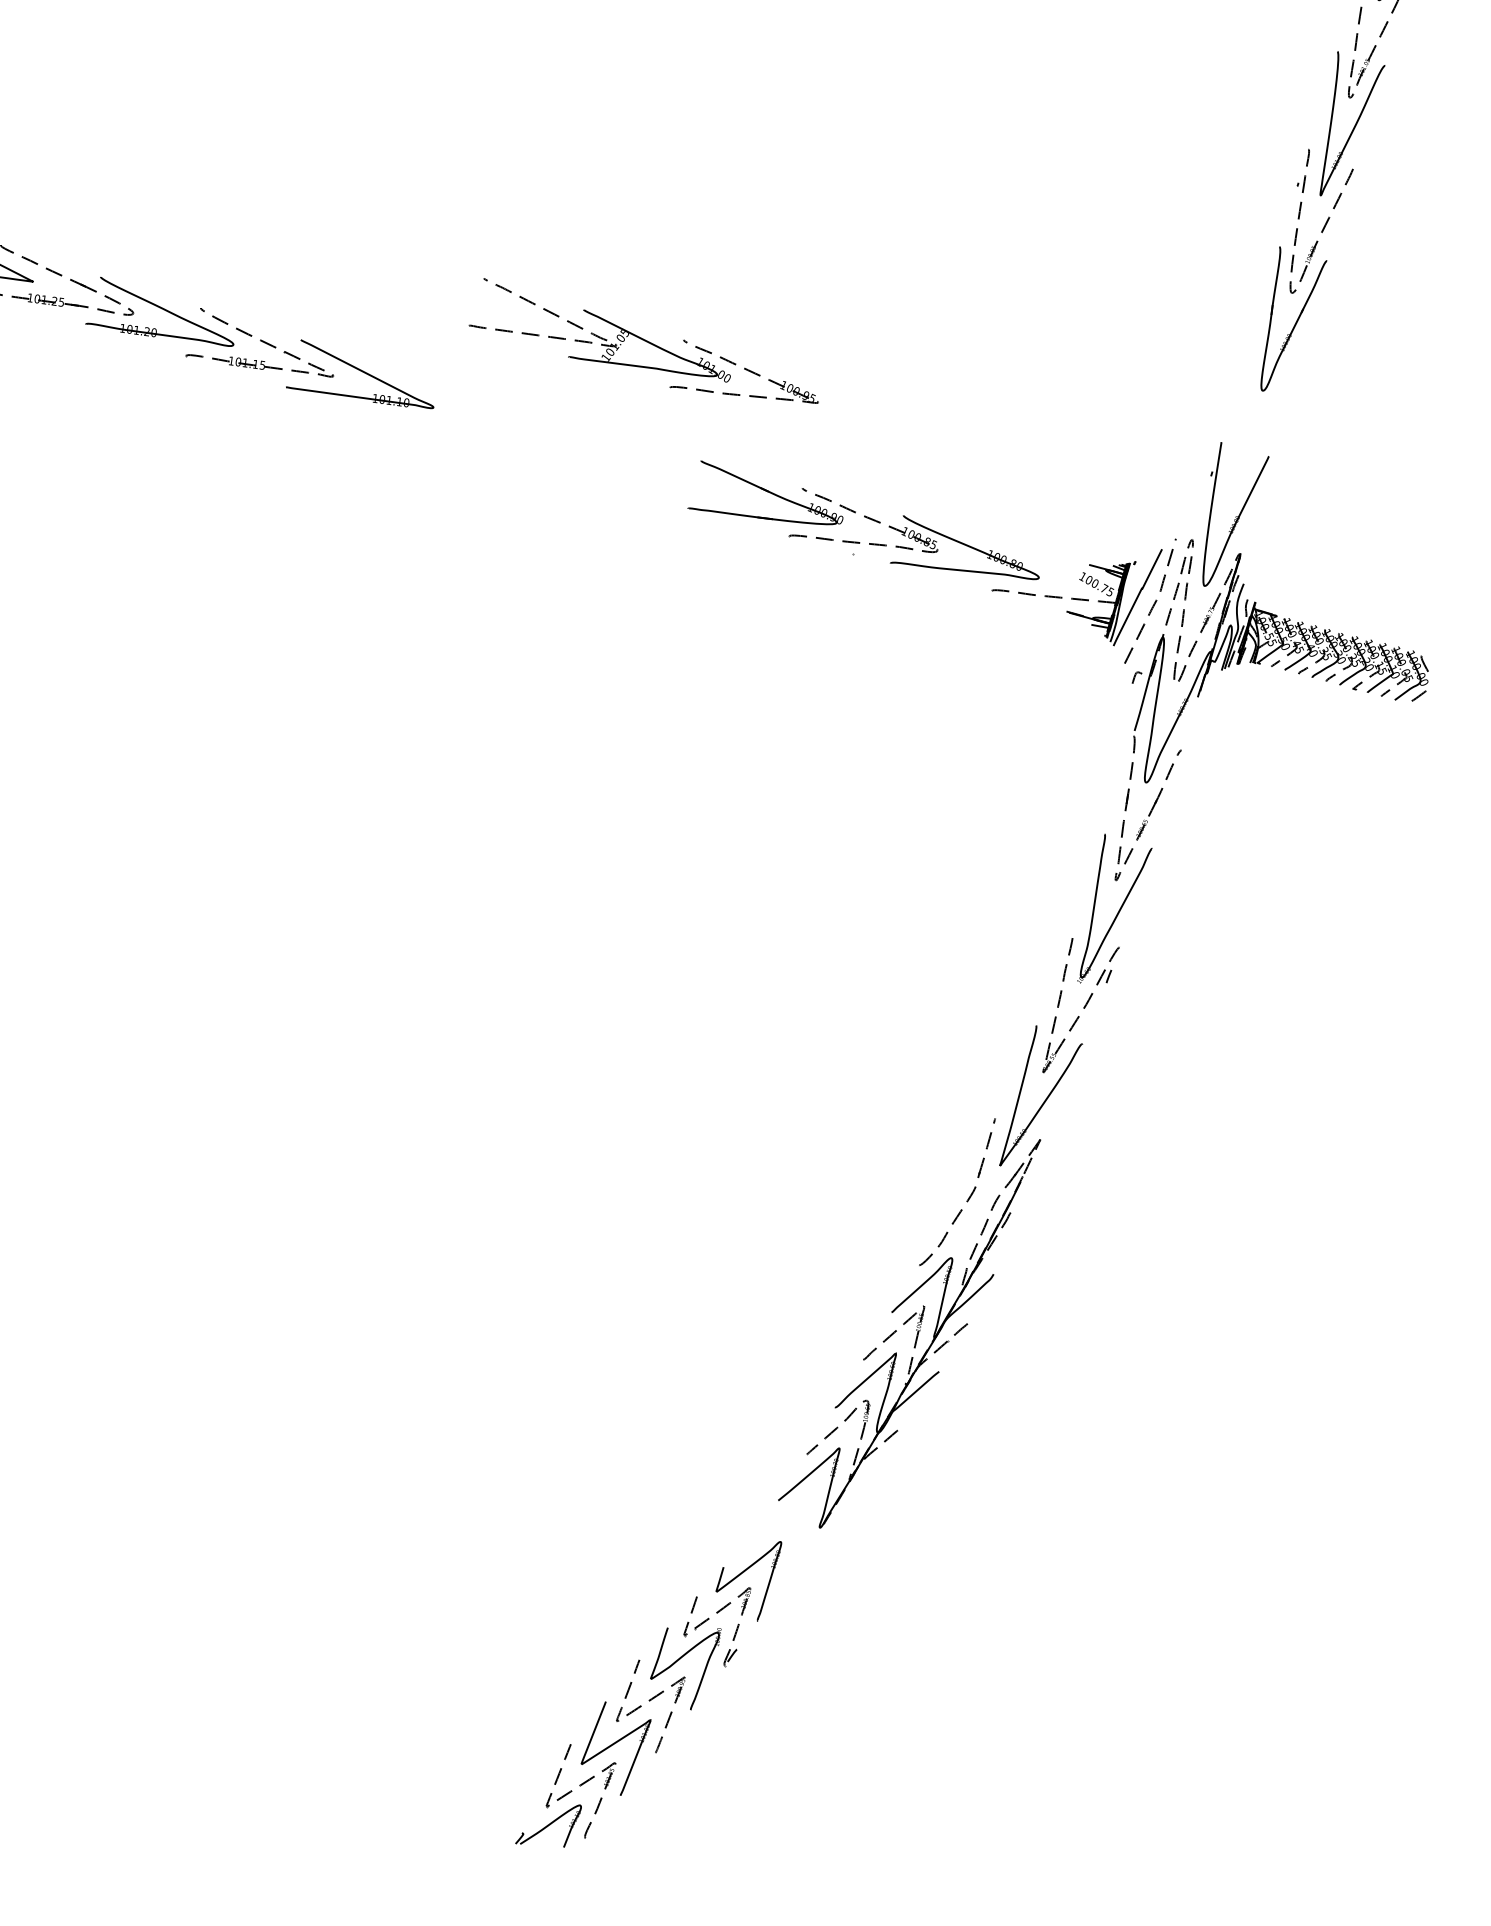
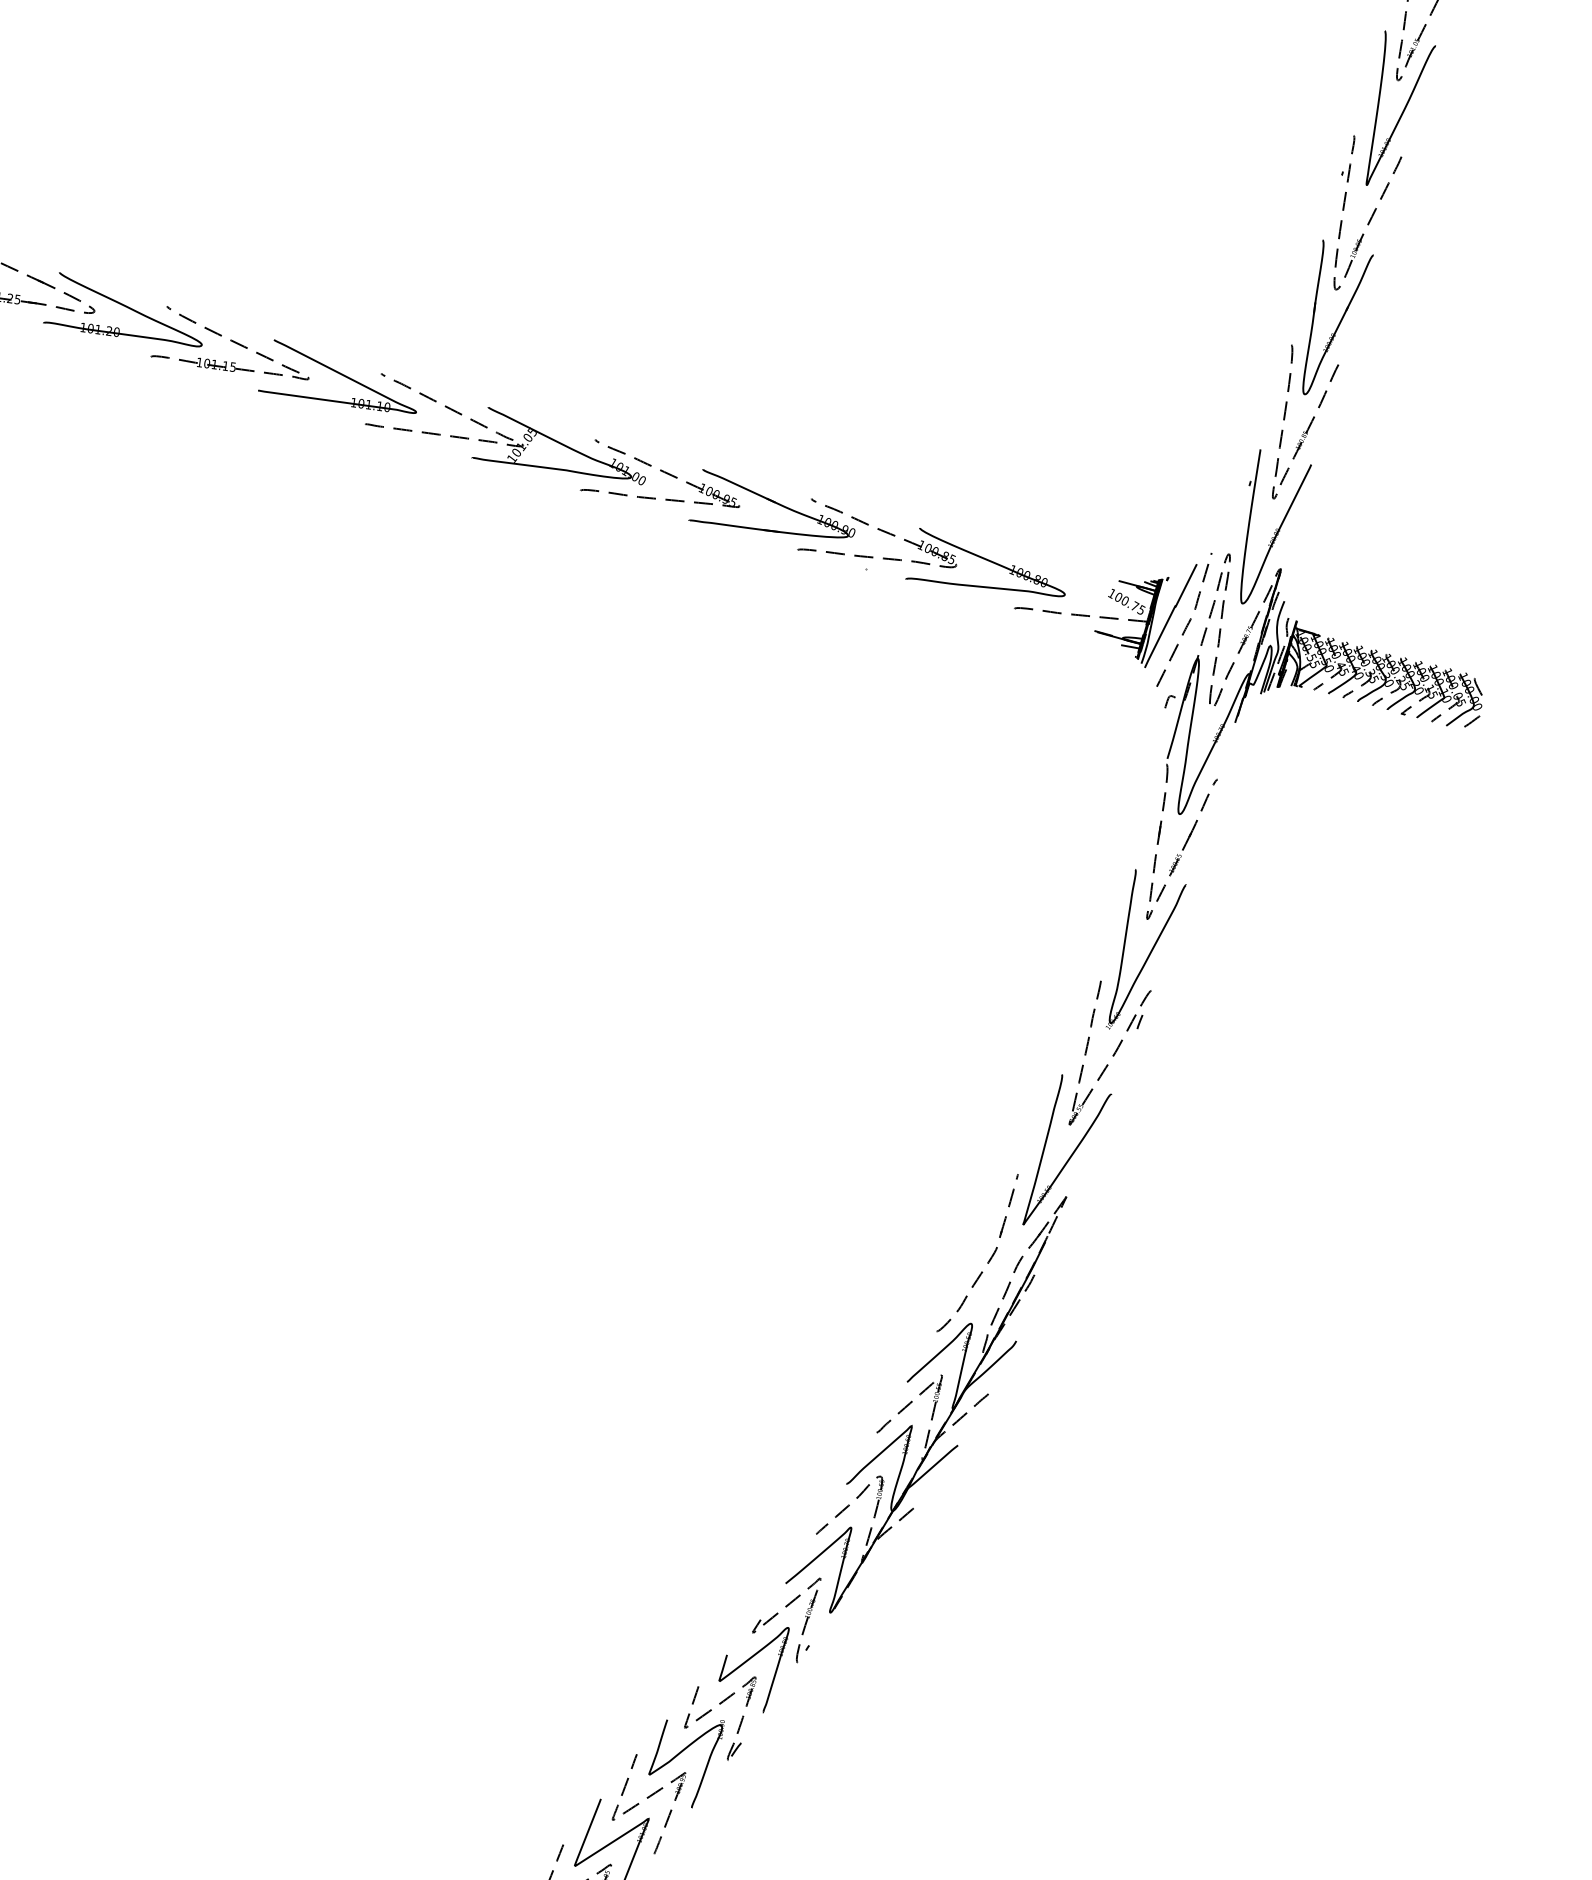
part: (643, 340) -> (552, 440), moved
part: (1263, 416) -> (1305, 421), added
part: (771, 1529) -> (778, 1614), added

